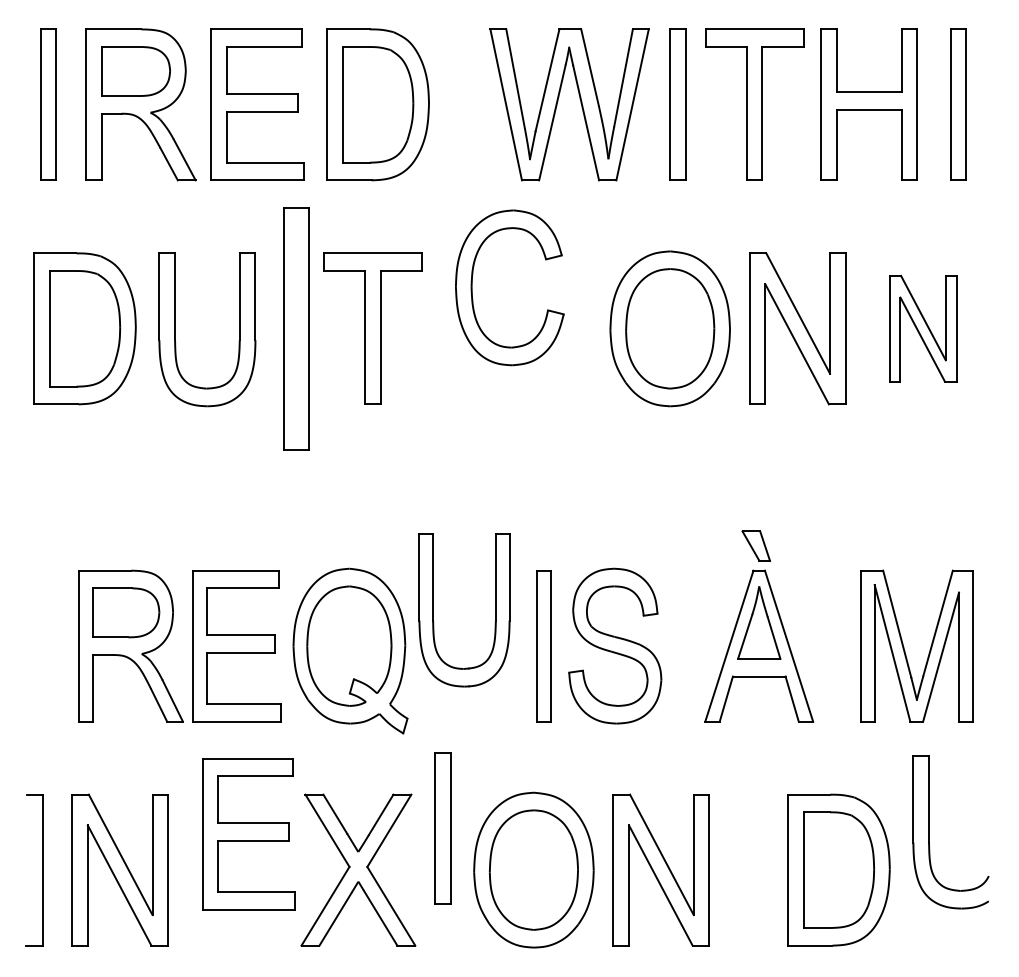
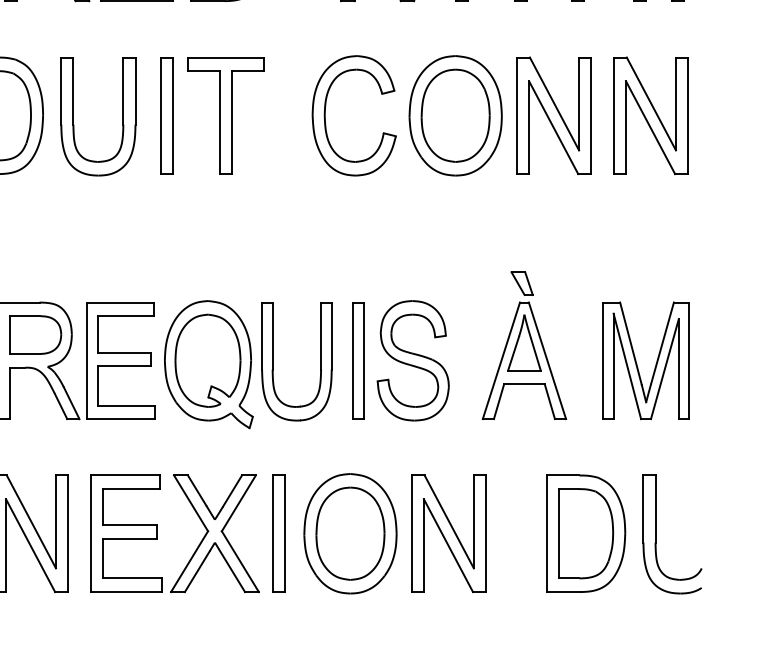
part: (472, 287) -> (325, 115), moved
part: (296, 328) -> (167, 115), size x0.62
part: (922, 328) -> (650, 115), size x1.43
part: (433, 610) -> (272, 361), moved
part: (442, 828) -> (278, 534), moved
part: (929, 832) -> (655, 534), moved
part: (248, 834) -> (126, 534), moved

